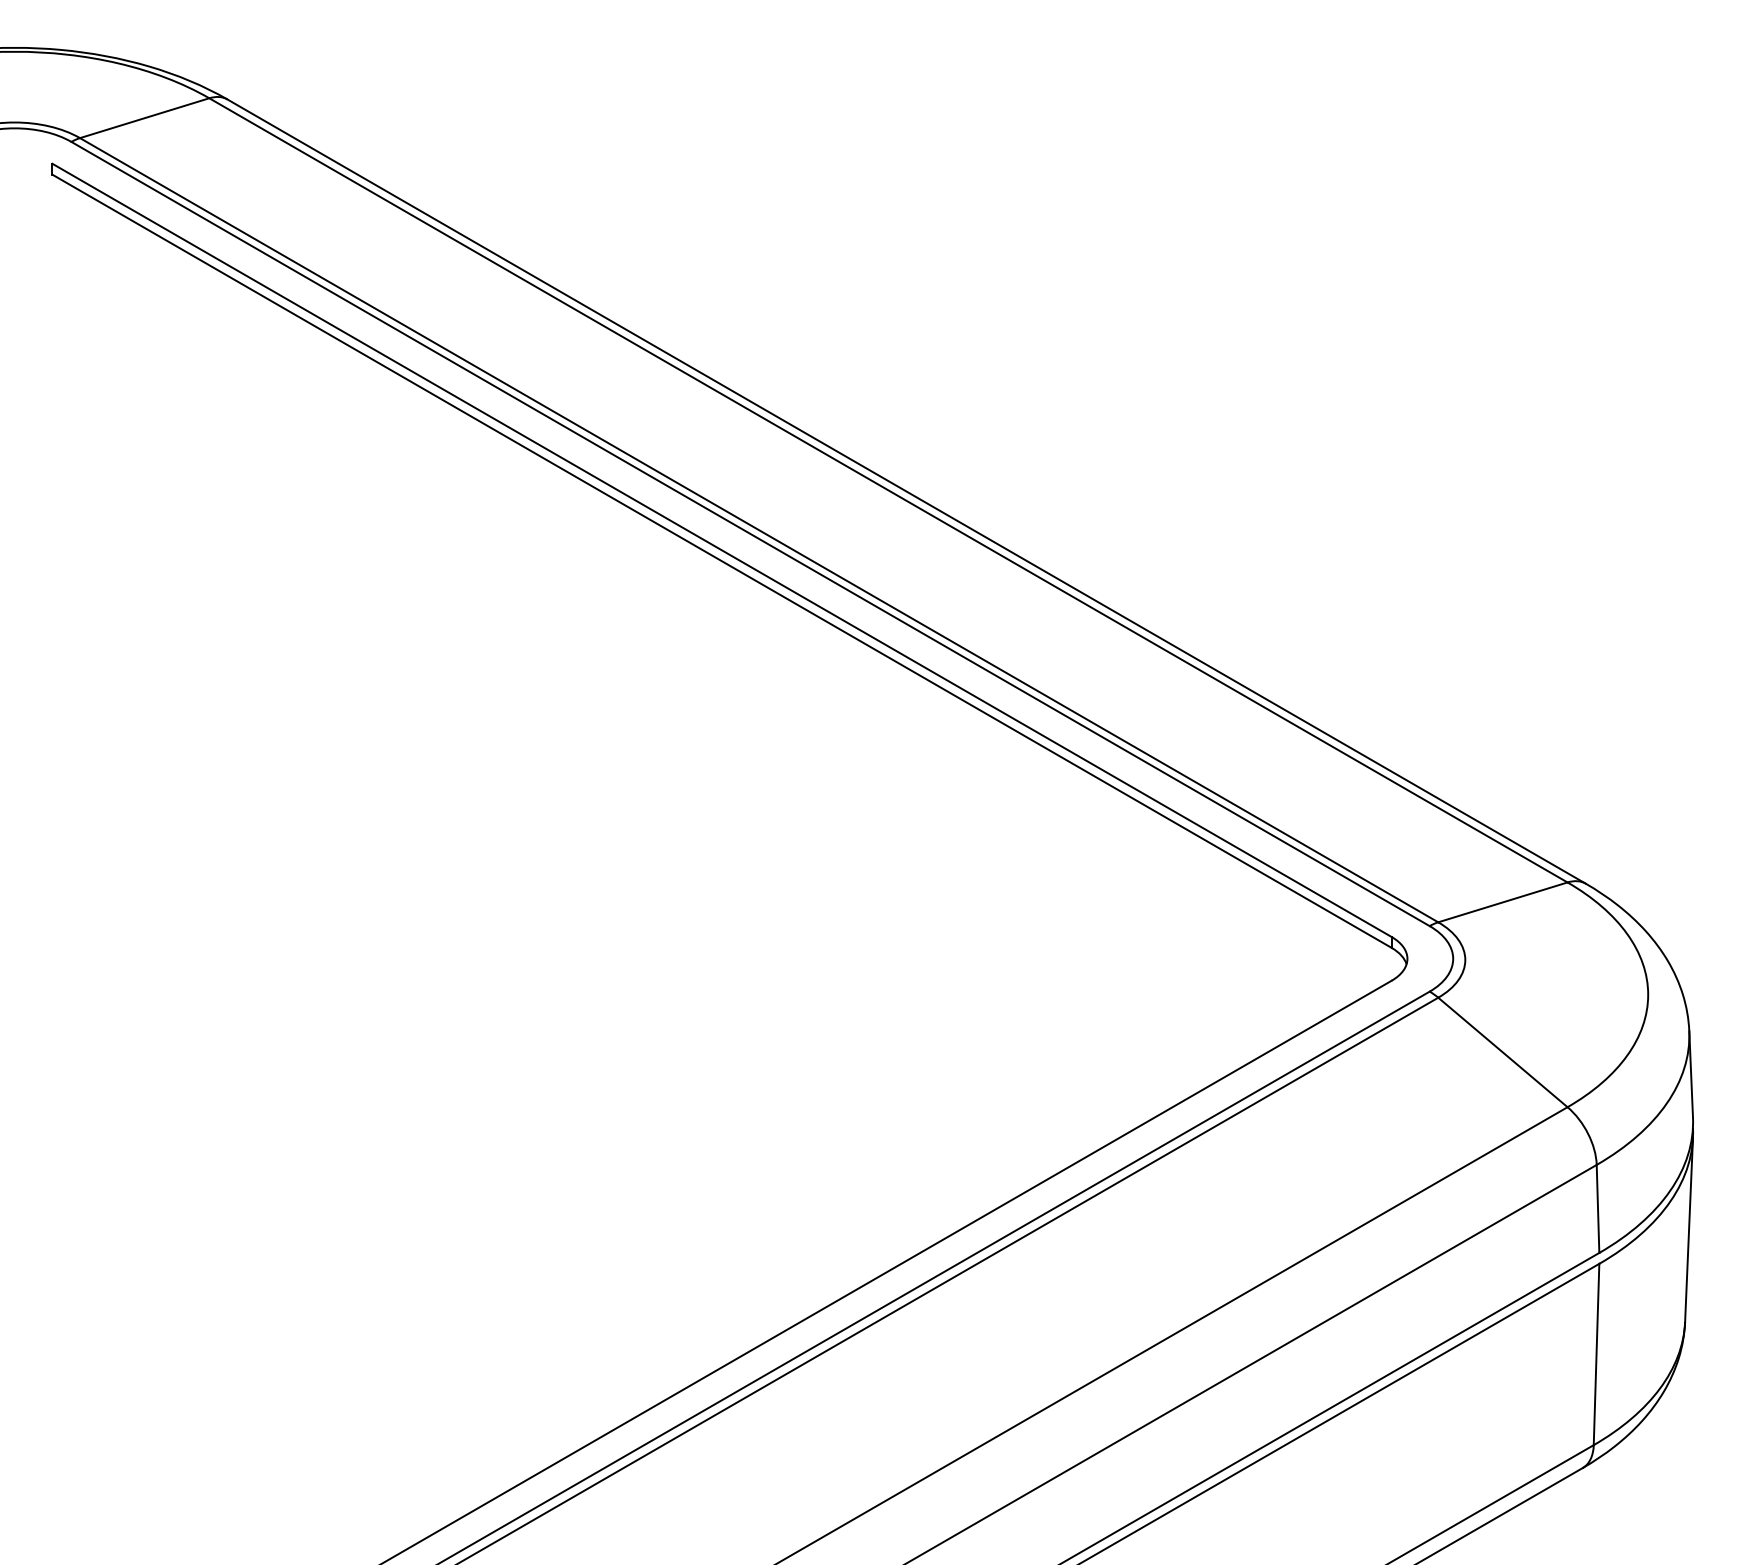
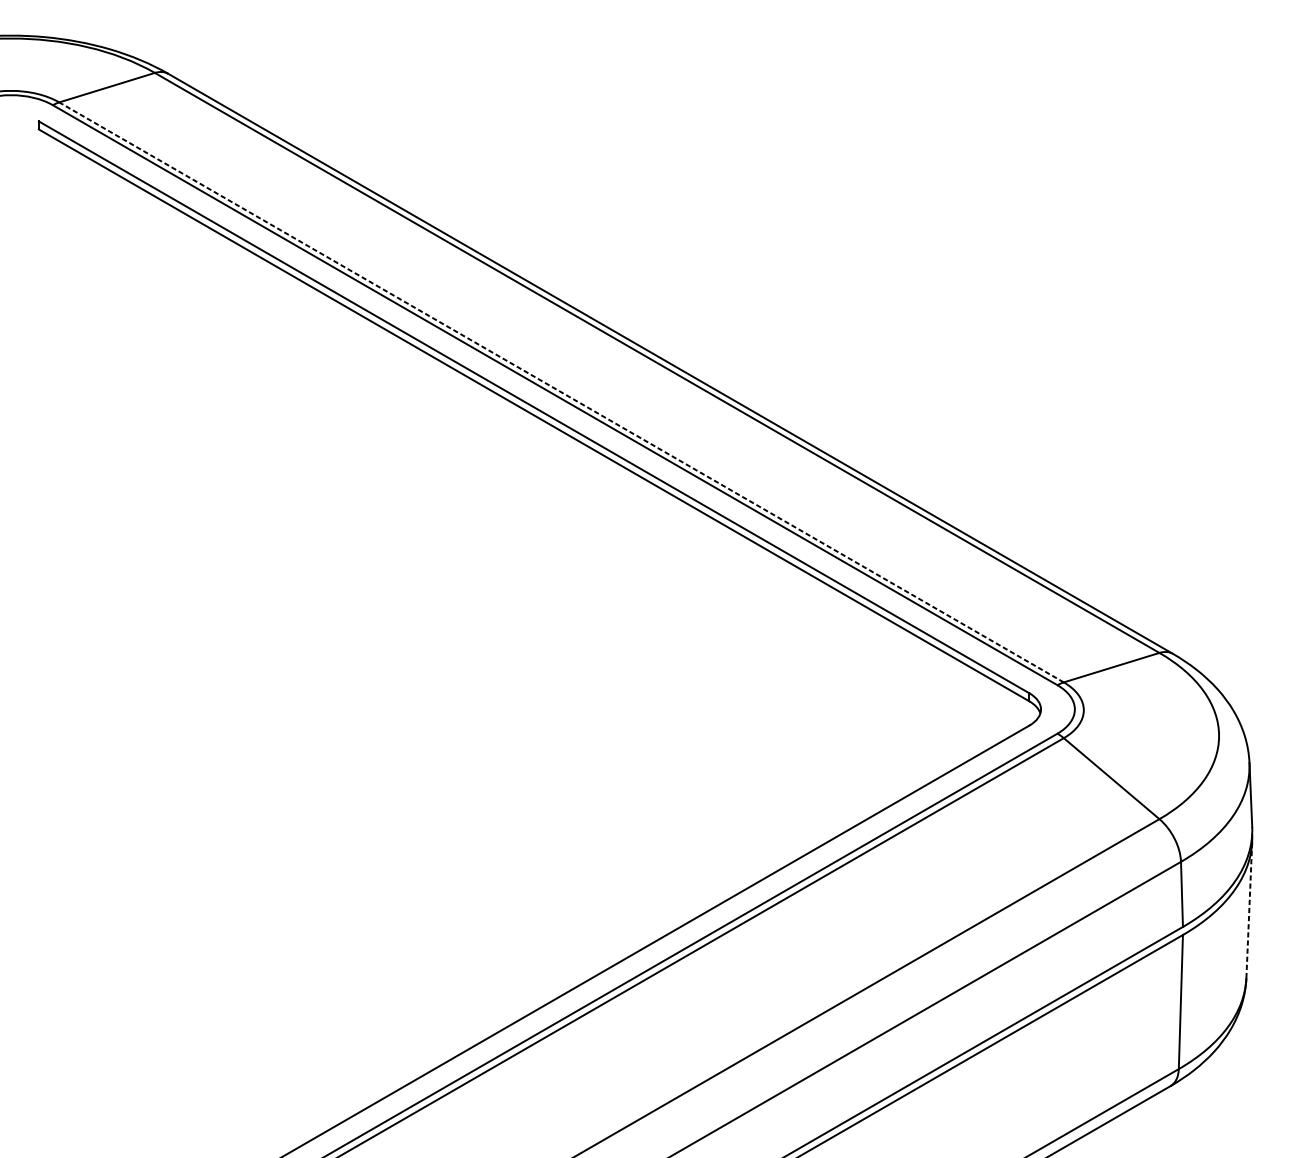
line: (758, 529) -> (561, 391), solid -> dashed
line: (1689, 1229) -> (1249, 909), solid -> dashed

